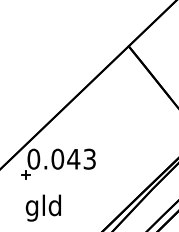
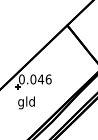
text: (89, 159) -> (48, 79), 0.043 -> 0.046

